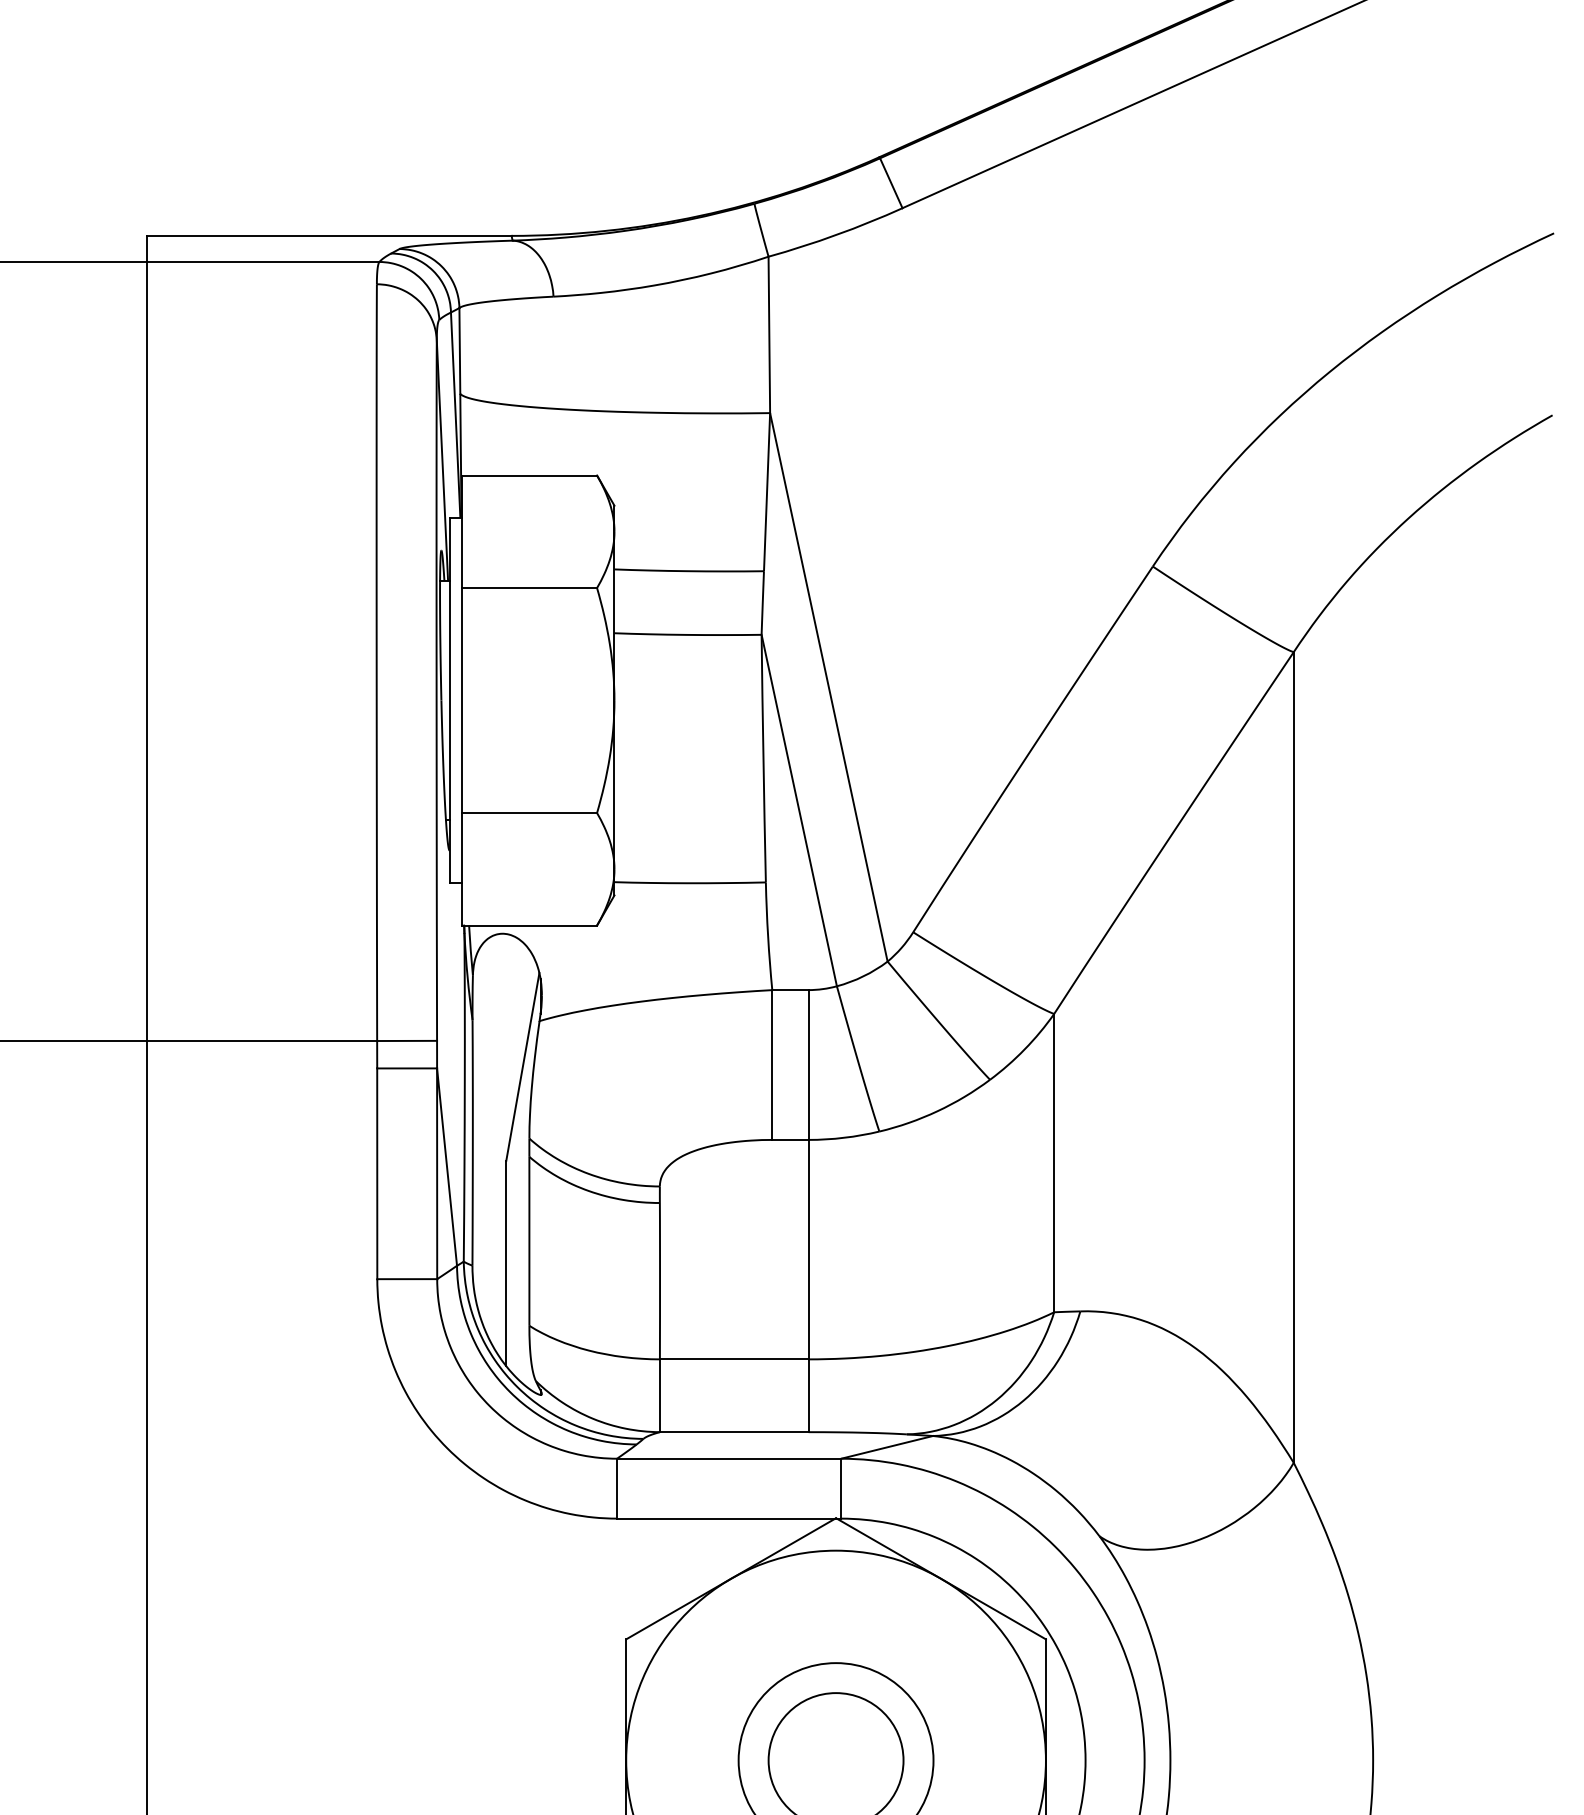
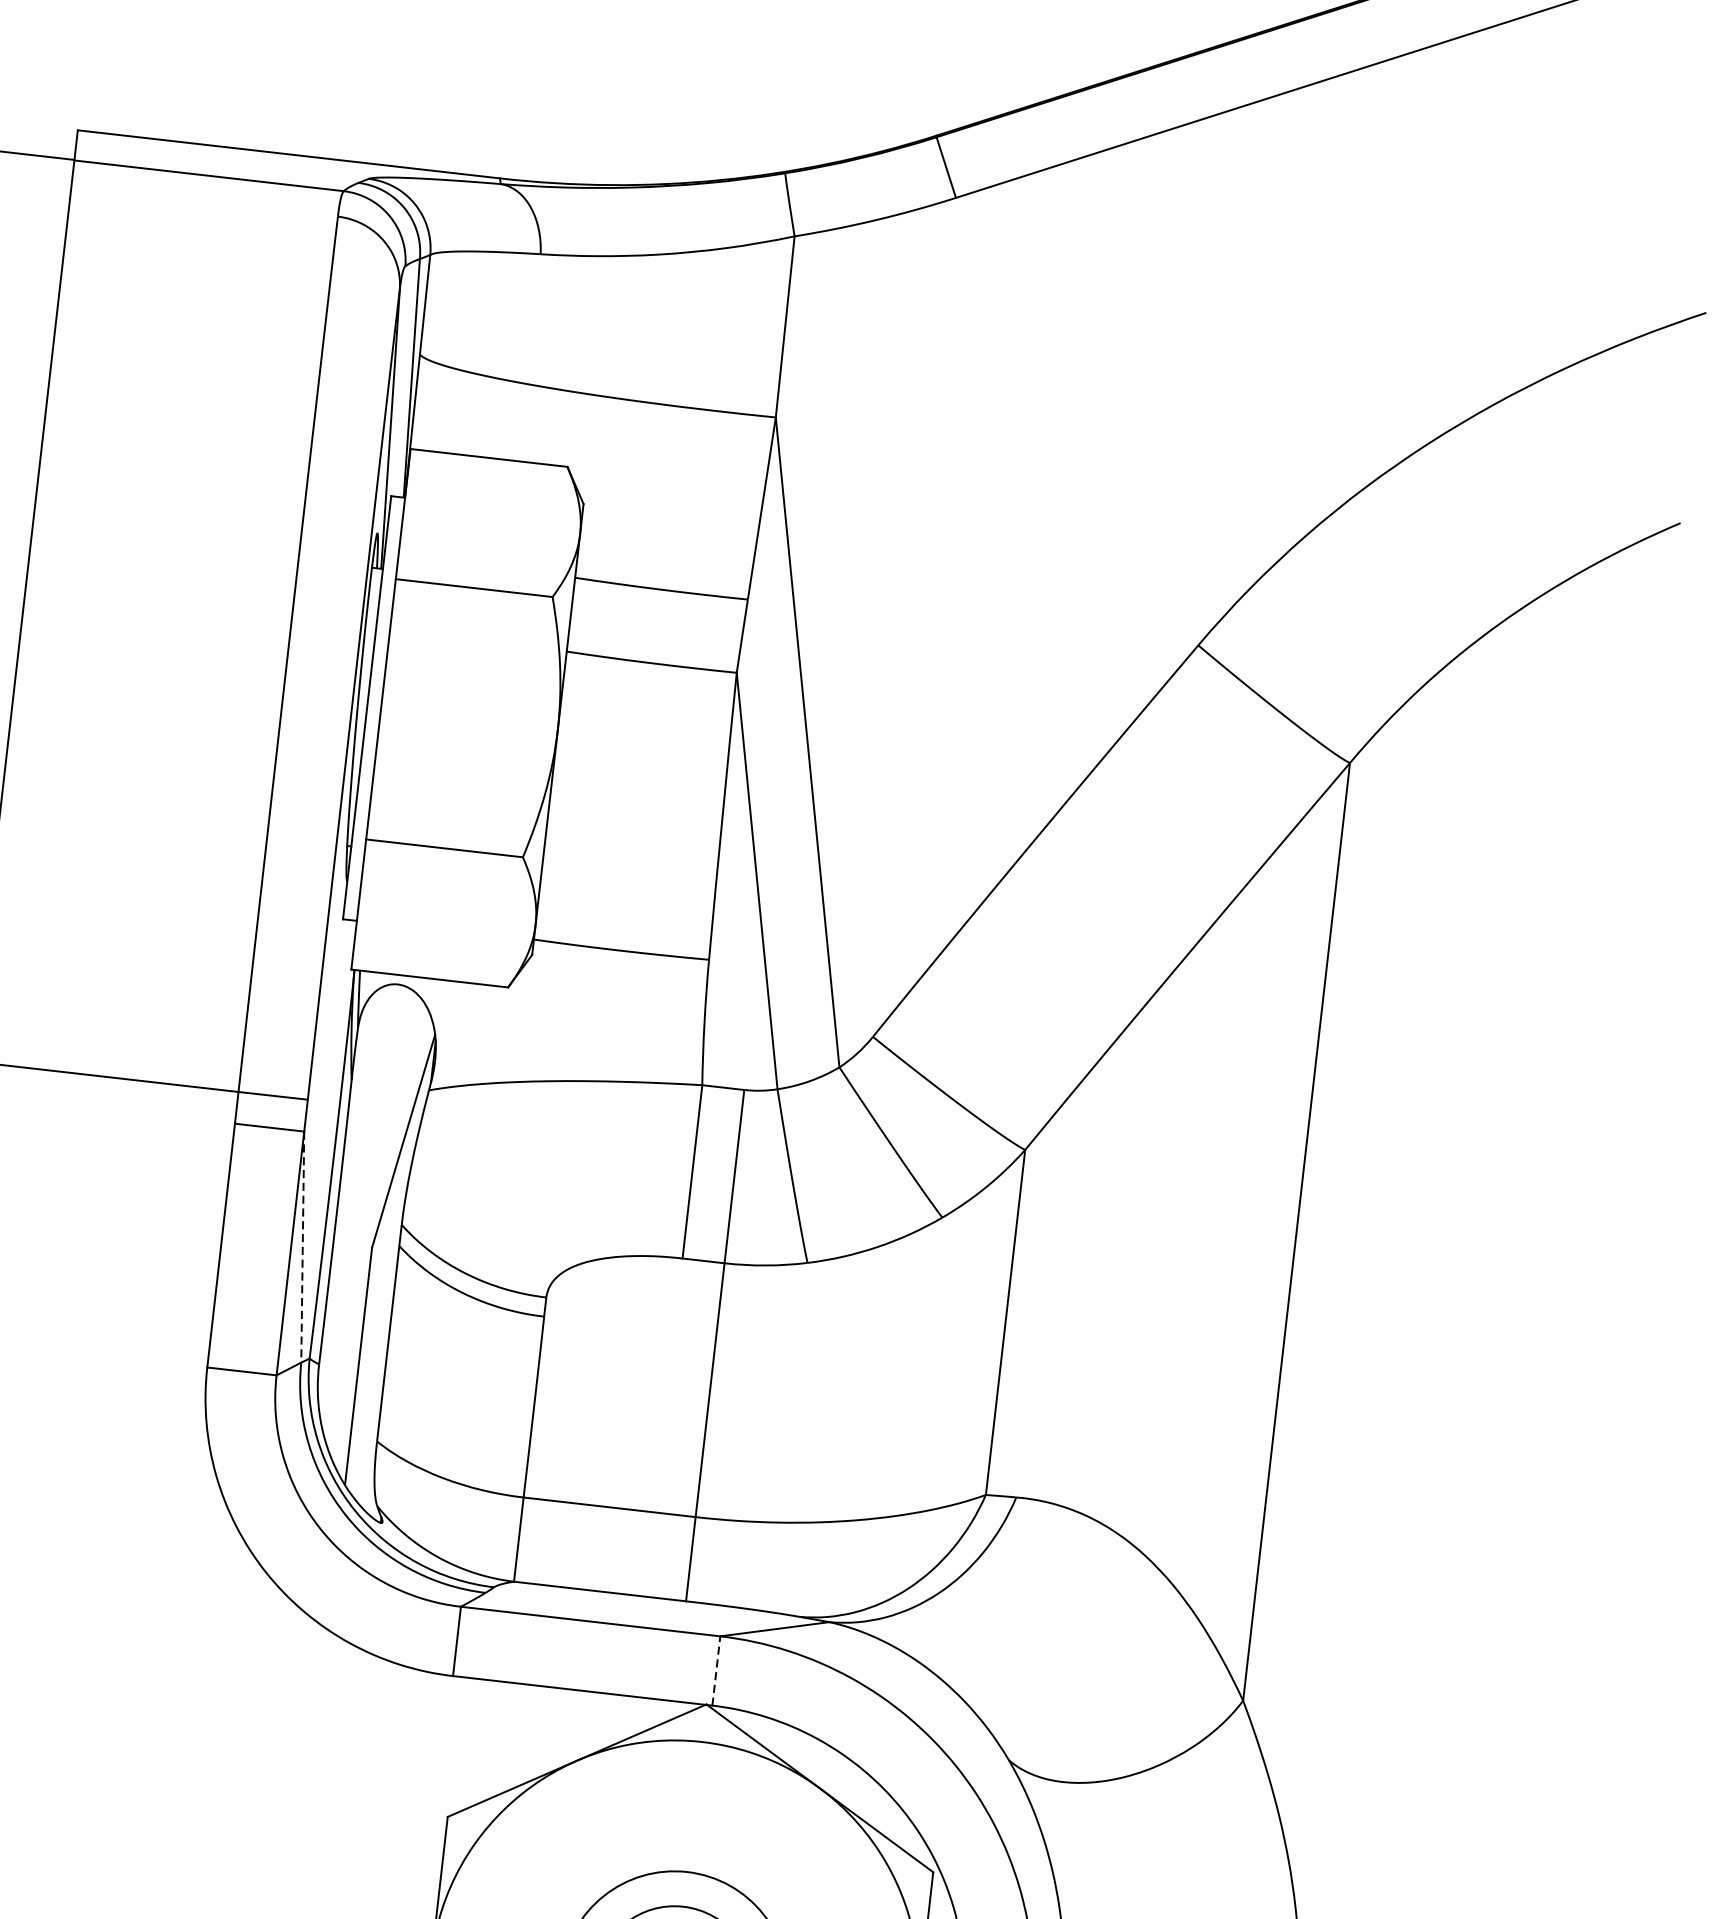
line: (447, 1167) -> (303, 1247), solid -> dashed
line: (841, 1488) -> (716, 1670), solid -> dashed

